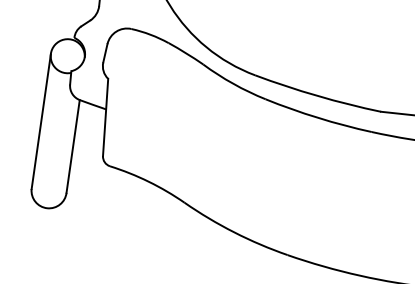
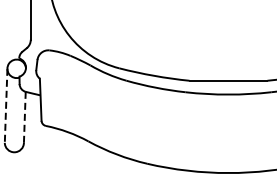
line: (41, 123) -> (6, 106), solid -> dashed
line: (72, 146) -> (24, 117), solid -> dashed

